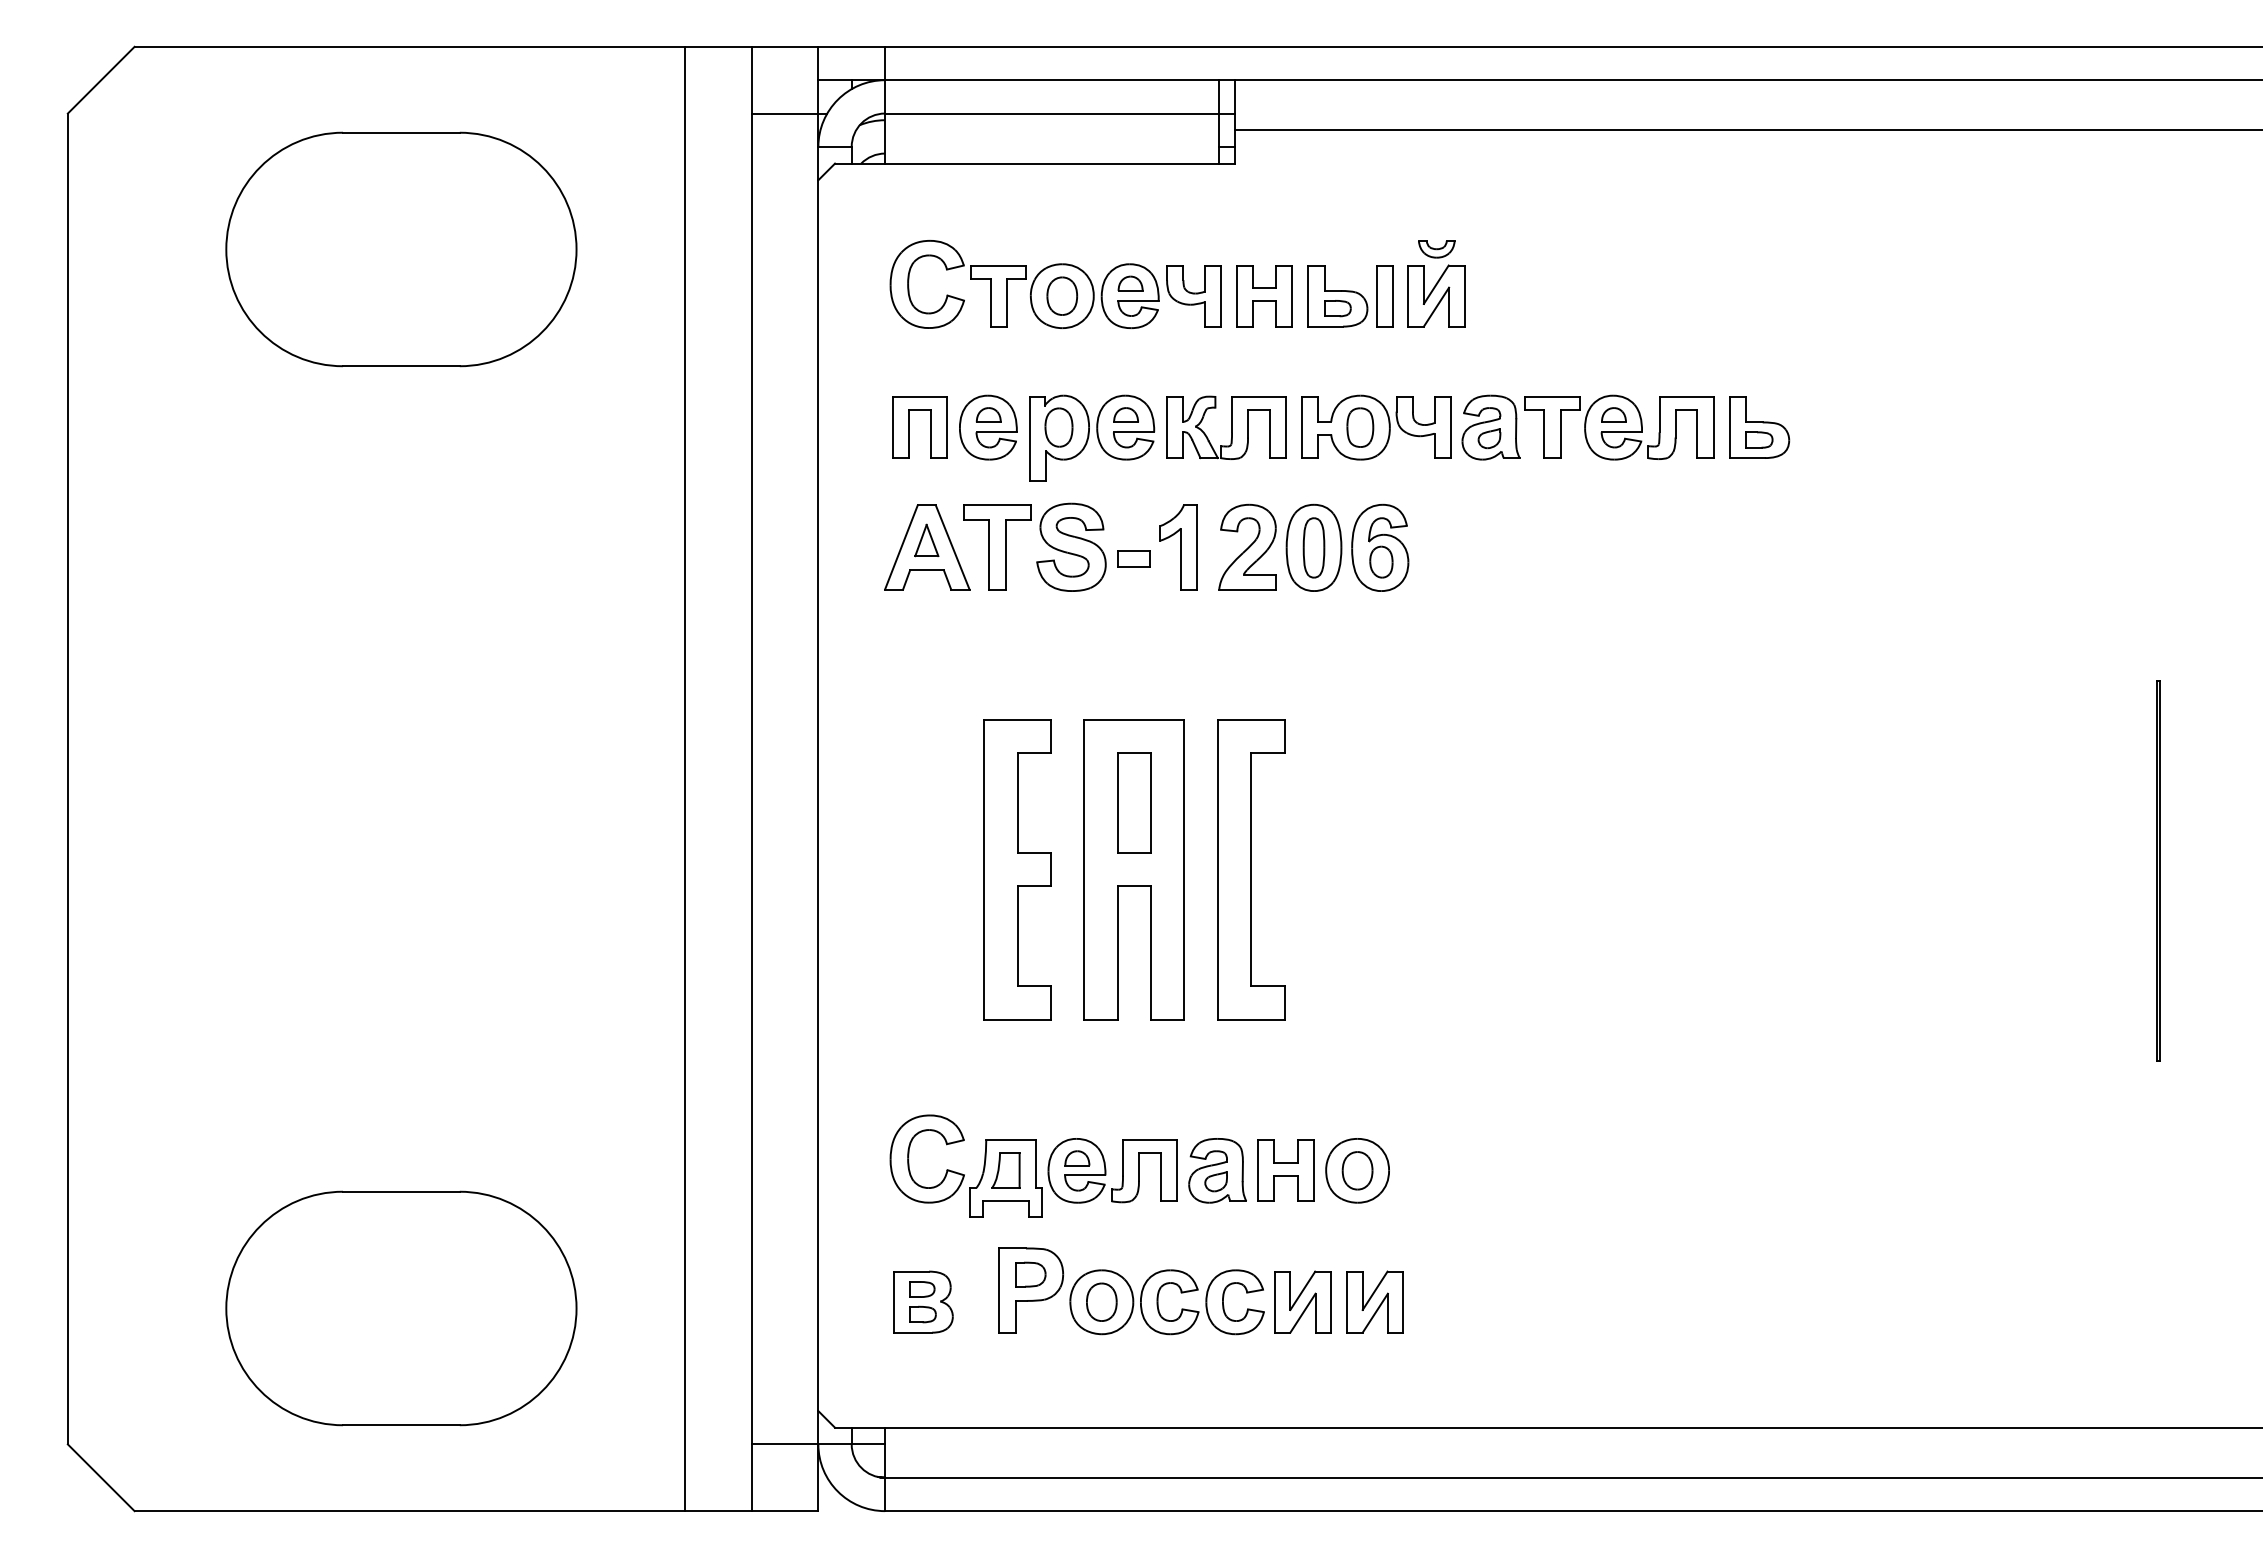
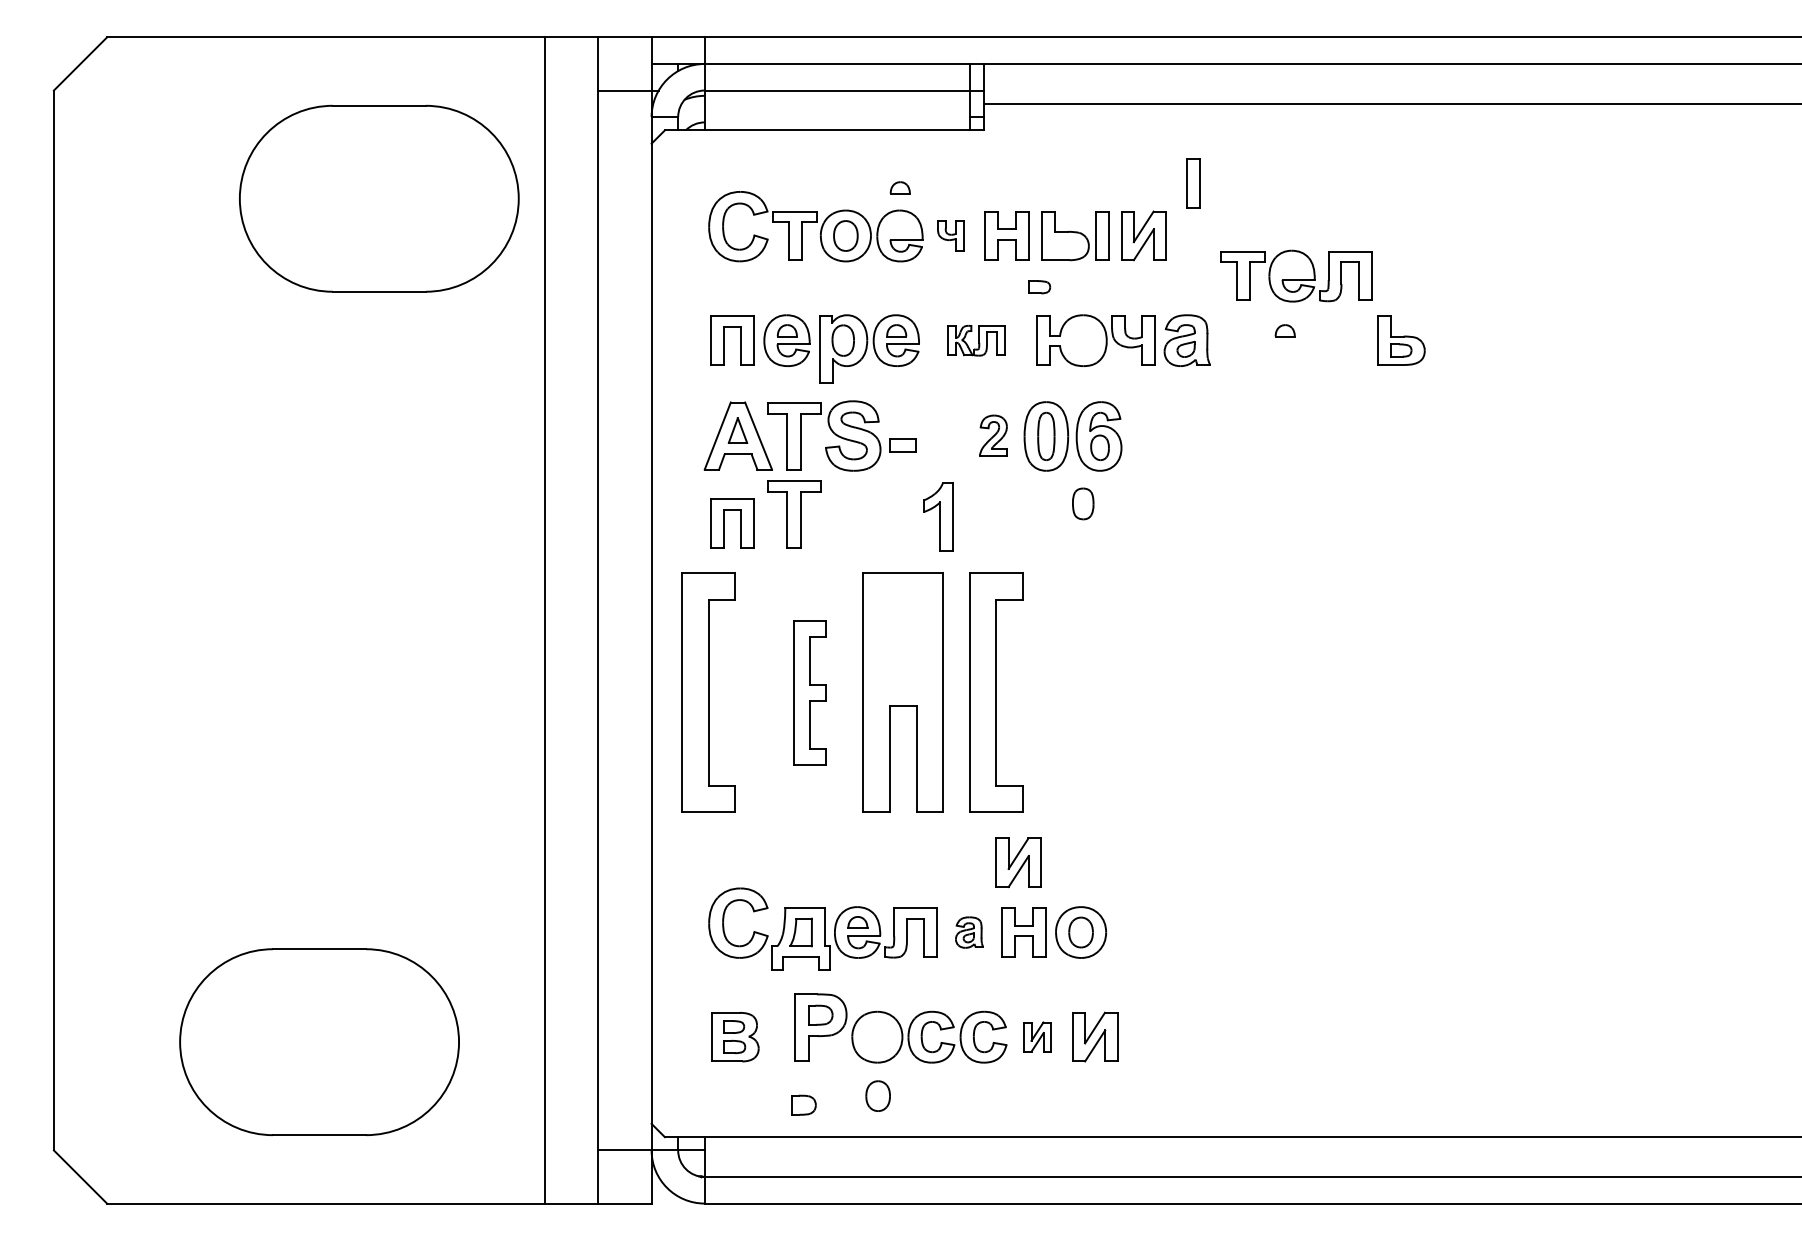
part: (1498, 230) -> (1193, 183), added
part: (401, 249) -> (379, 198), moved
part: (1436, 249) -> (1143, 198), removed
part: (1130, 283) -> (900, 187), moved
part: (1193, 296) -> (950, 236), size x0.6
part: (1337, 308) -> (1039, 287), moved
part: (1226, 427) -> (976, 340), size x0.6
part: (1360, 427) -> (1083, 503), moved
part: (1619, 427) -> (1296, 276), moved
part: (1247, 546) -> (993, 435), size x0.6
part: (1178, 547) -> (938, 517), moved
part: (997, 645) -> (794, 514), added
part: (909, 657) -> (724, 523), added
part: (1134, 802) -> (903, 639), removed
part: (890, 869) -> (709, 692), added
part: (1017, 869) -> (810, 692), size x0.6
line: (2157, 870) -> (1718, 693), removed
part: (1278, 1082) -> (1018, 862), added
part: (1217, 1170) -> (969, 932), size x0.6
part: (1101, 1301) -> (877, 1095), moved
part: (1302, 1301) -> (1037, 1036), size x0.6
part: (1009, 1387) -> (803, 1105), added

